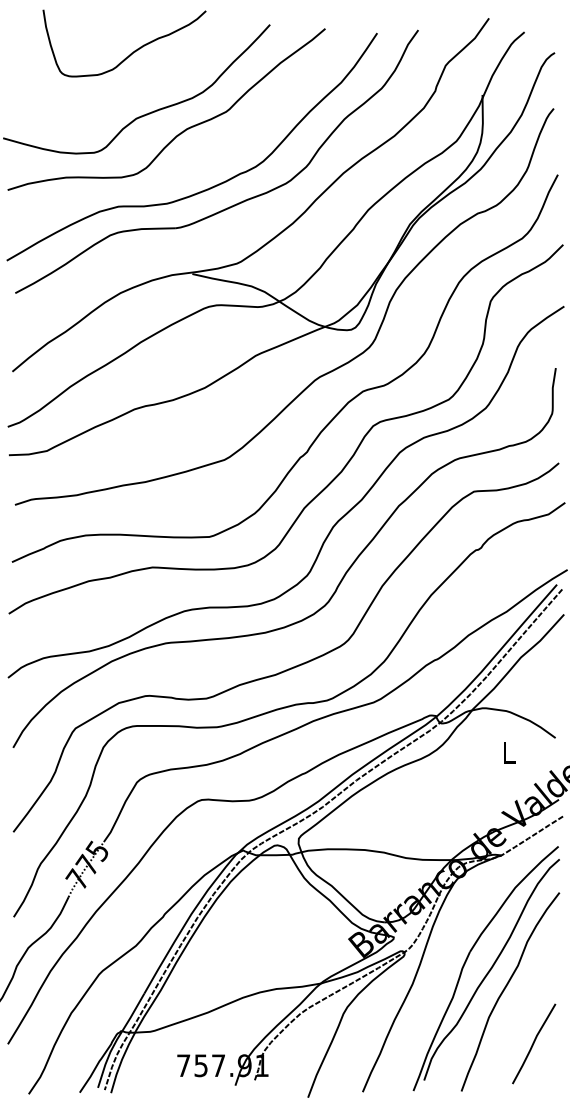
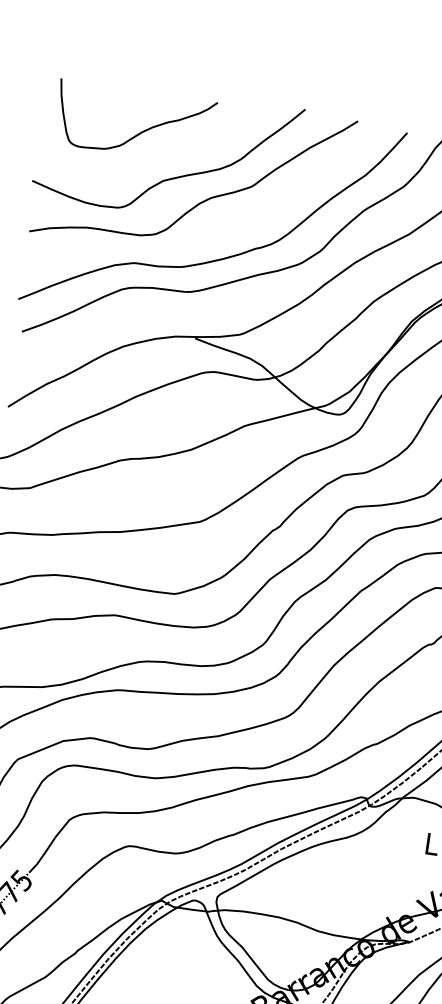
curve: (131, 52) -> (140, 132), moved

